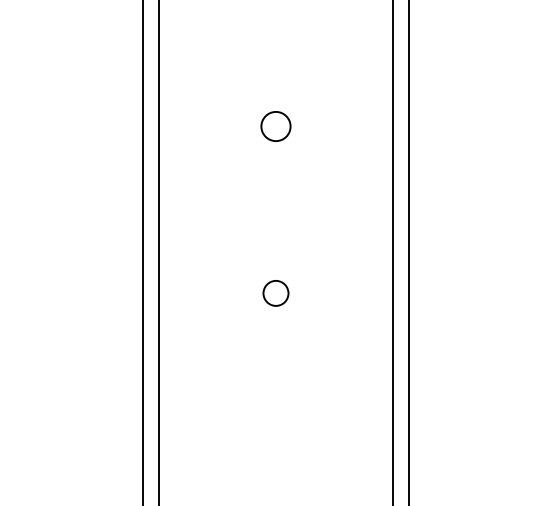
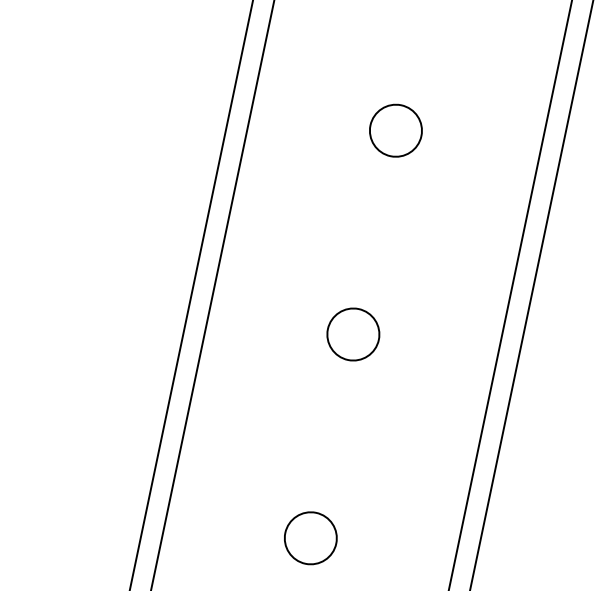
circle: (275, 126) -> (395, 130), size x1.43
circle: (275, 293) -> (352, 334), size x1.67
circle: (275, 459) -> (310, 537), added

